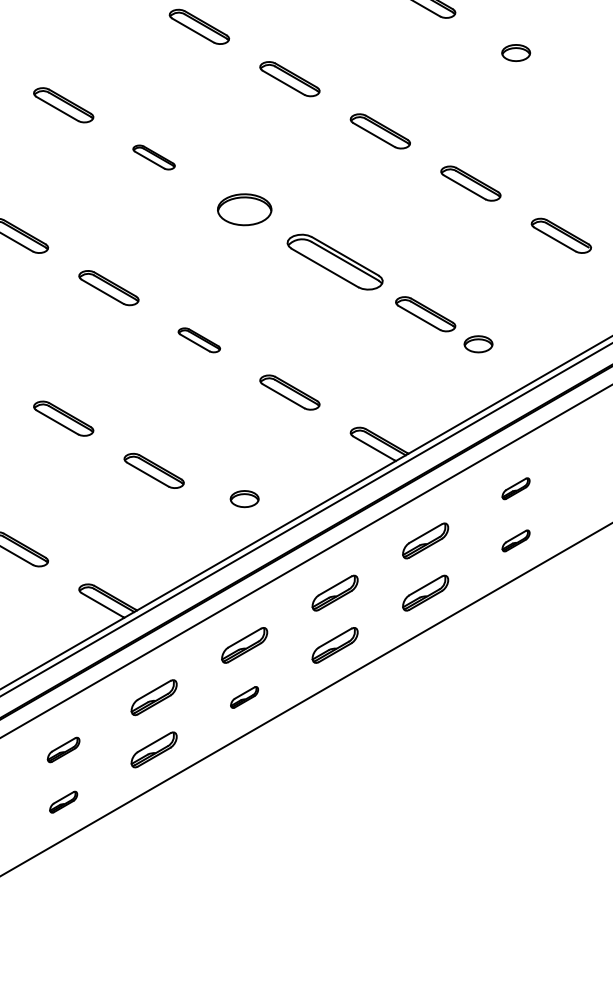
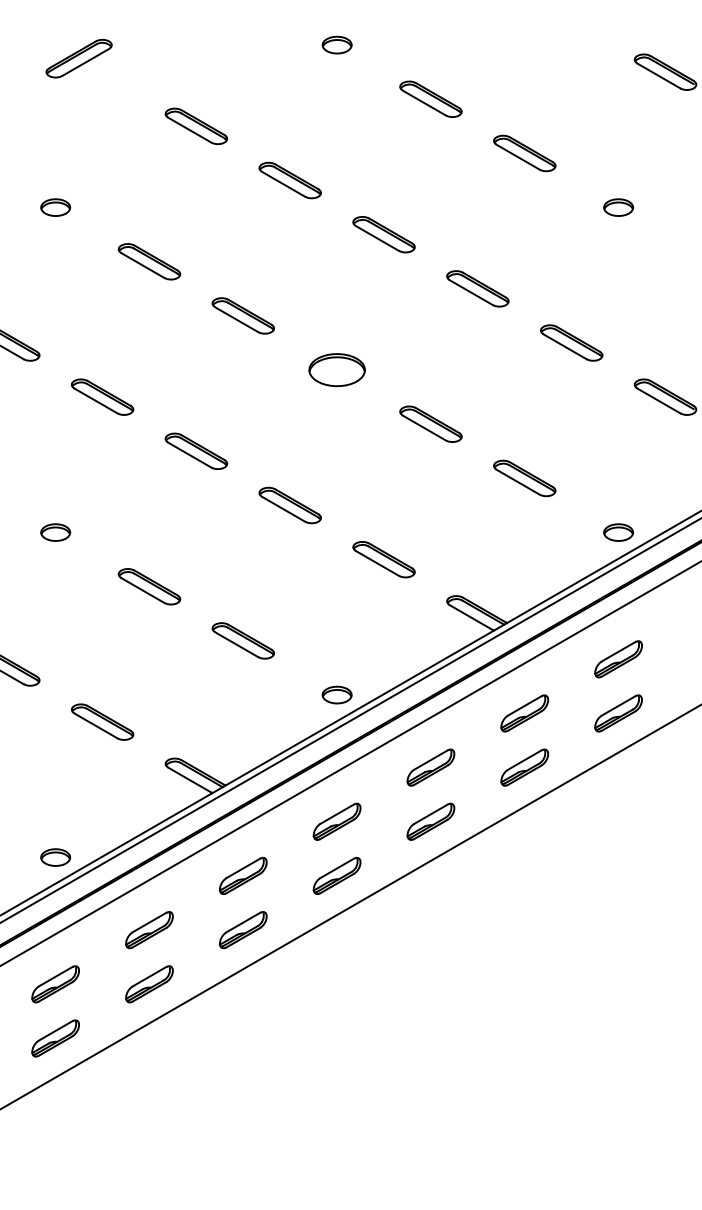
part: (153, 157) -> (242, 315), size x1.43
part: (334, 261) -> (430, 423), size x0.62
part: (198, 340) -> (289, 505), size x1.43
part: (478, 344) -> (618, 532), moved
part: (516, 488) -> (618, 659), size x1.67
part: (244, 498) -> (336, 694), moved
part: (516, 540) -> (618, 713), size x1.67
part: (244, 697) -> (336, 875), size x1.67
part: (63, 750) -> (149, 930), size x1.43
part: (63, 802) -> (149, 984), size x1.67

